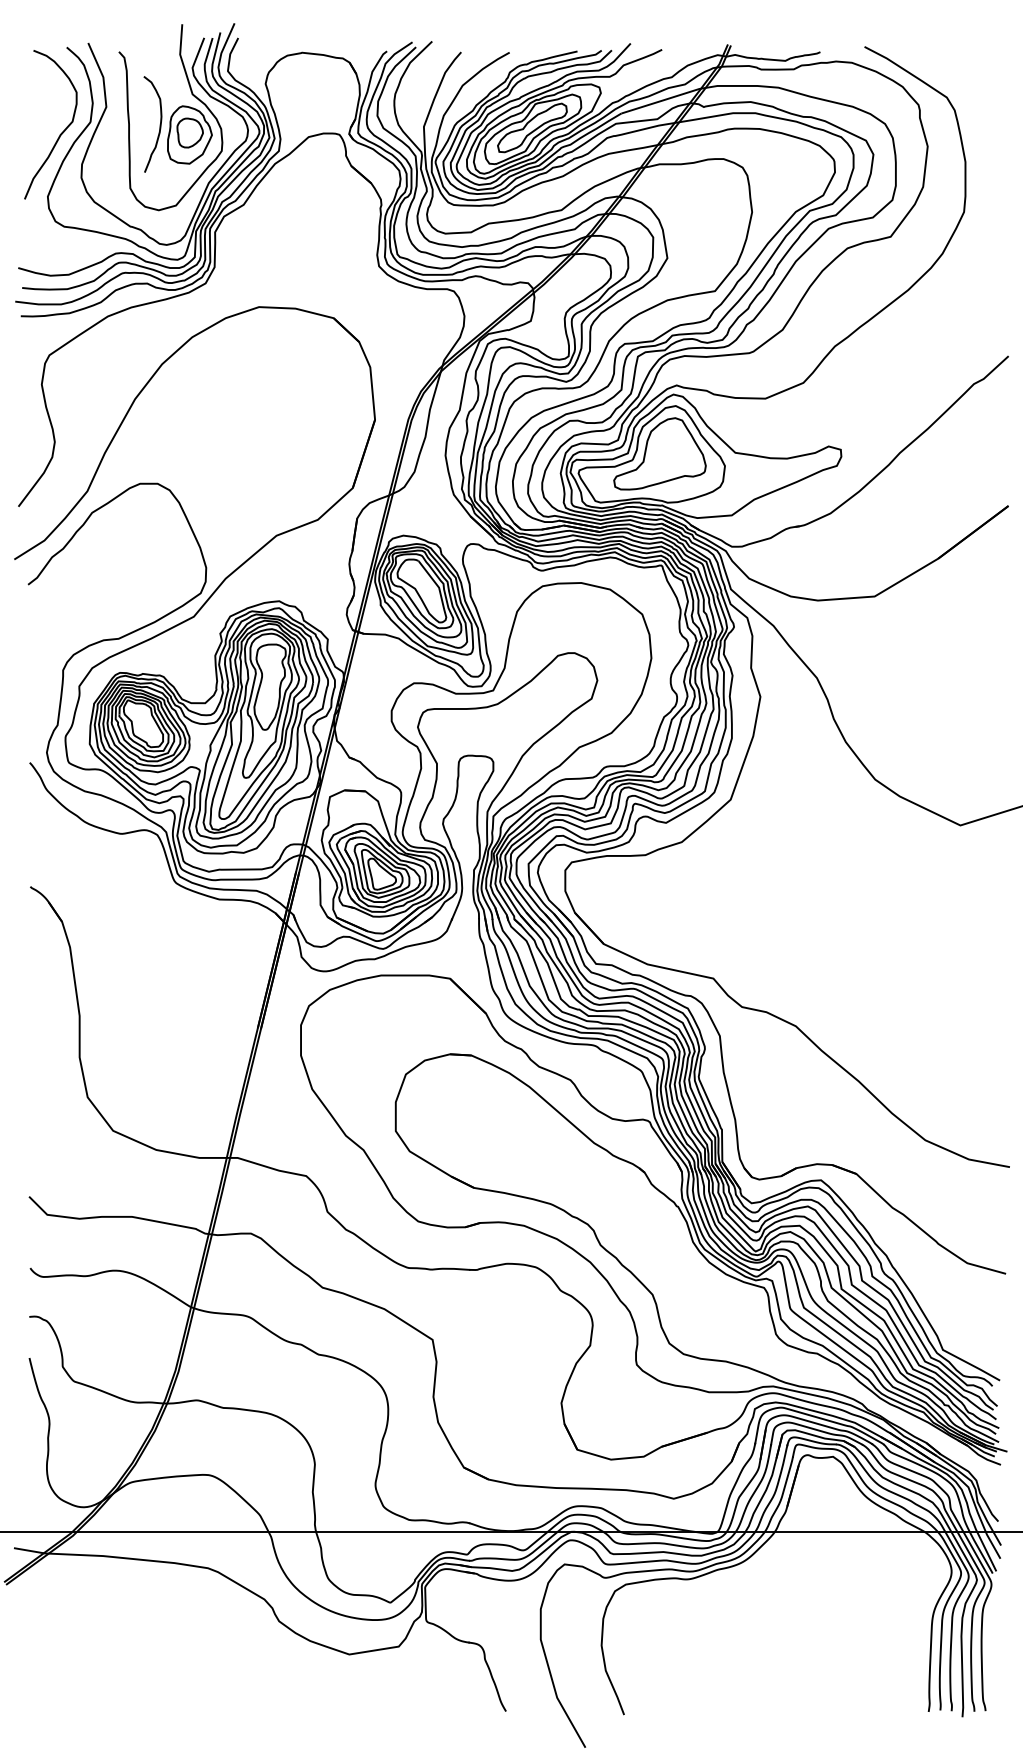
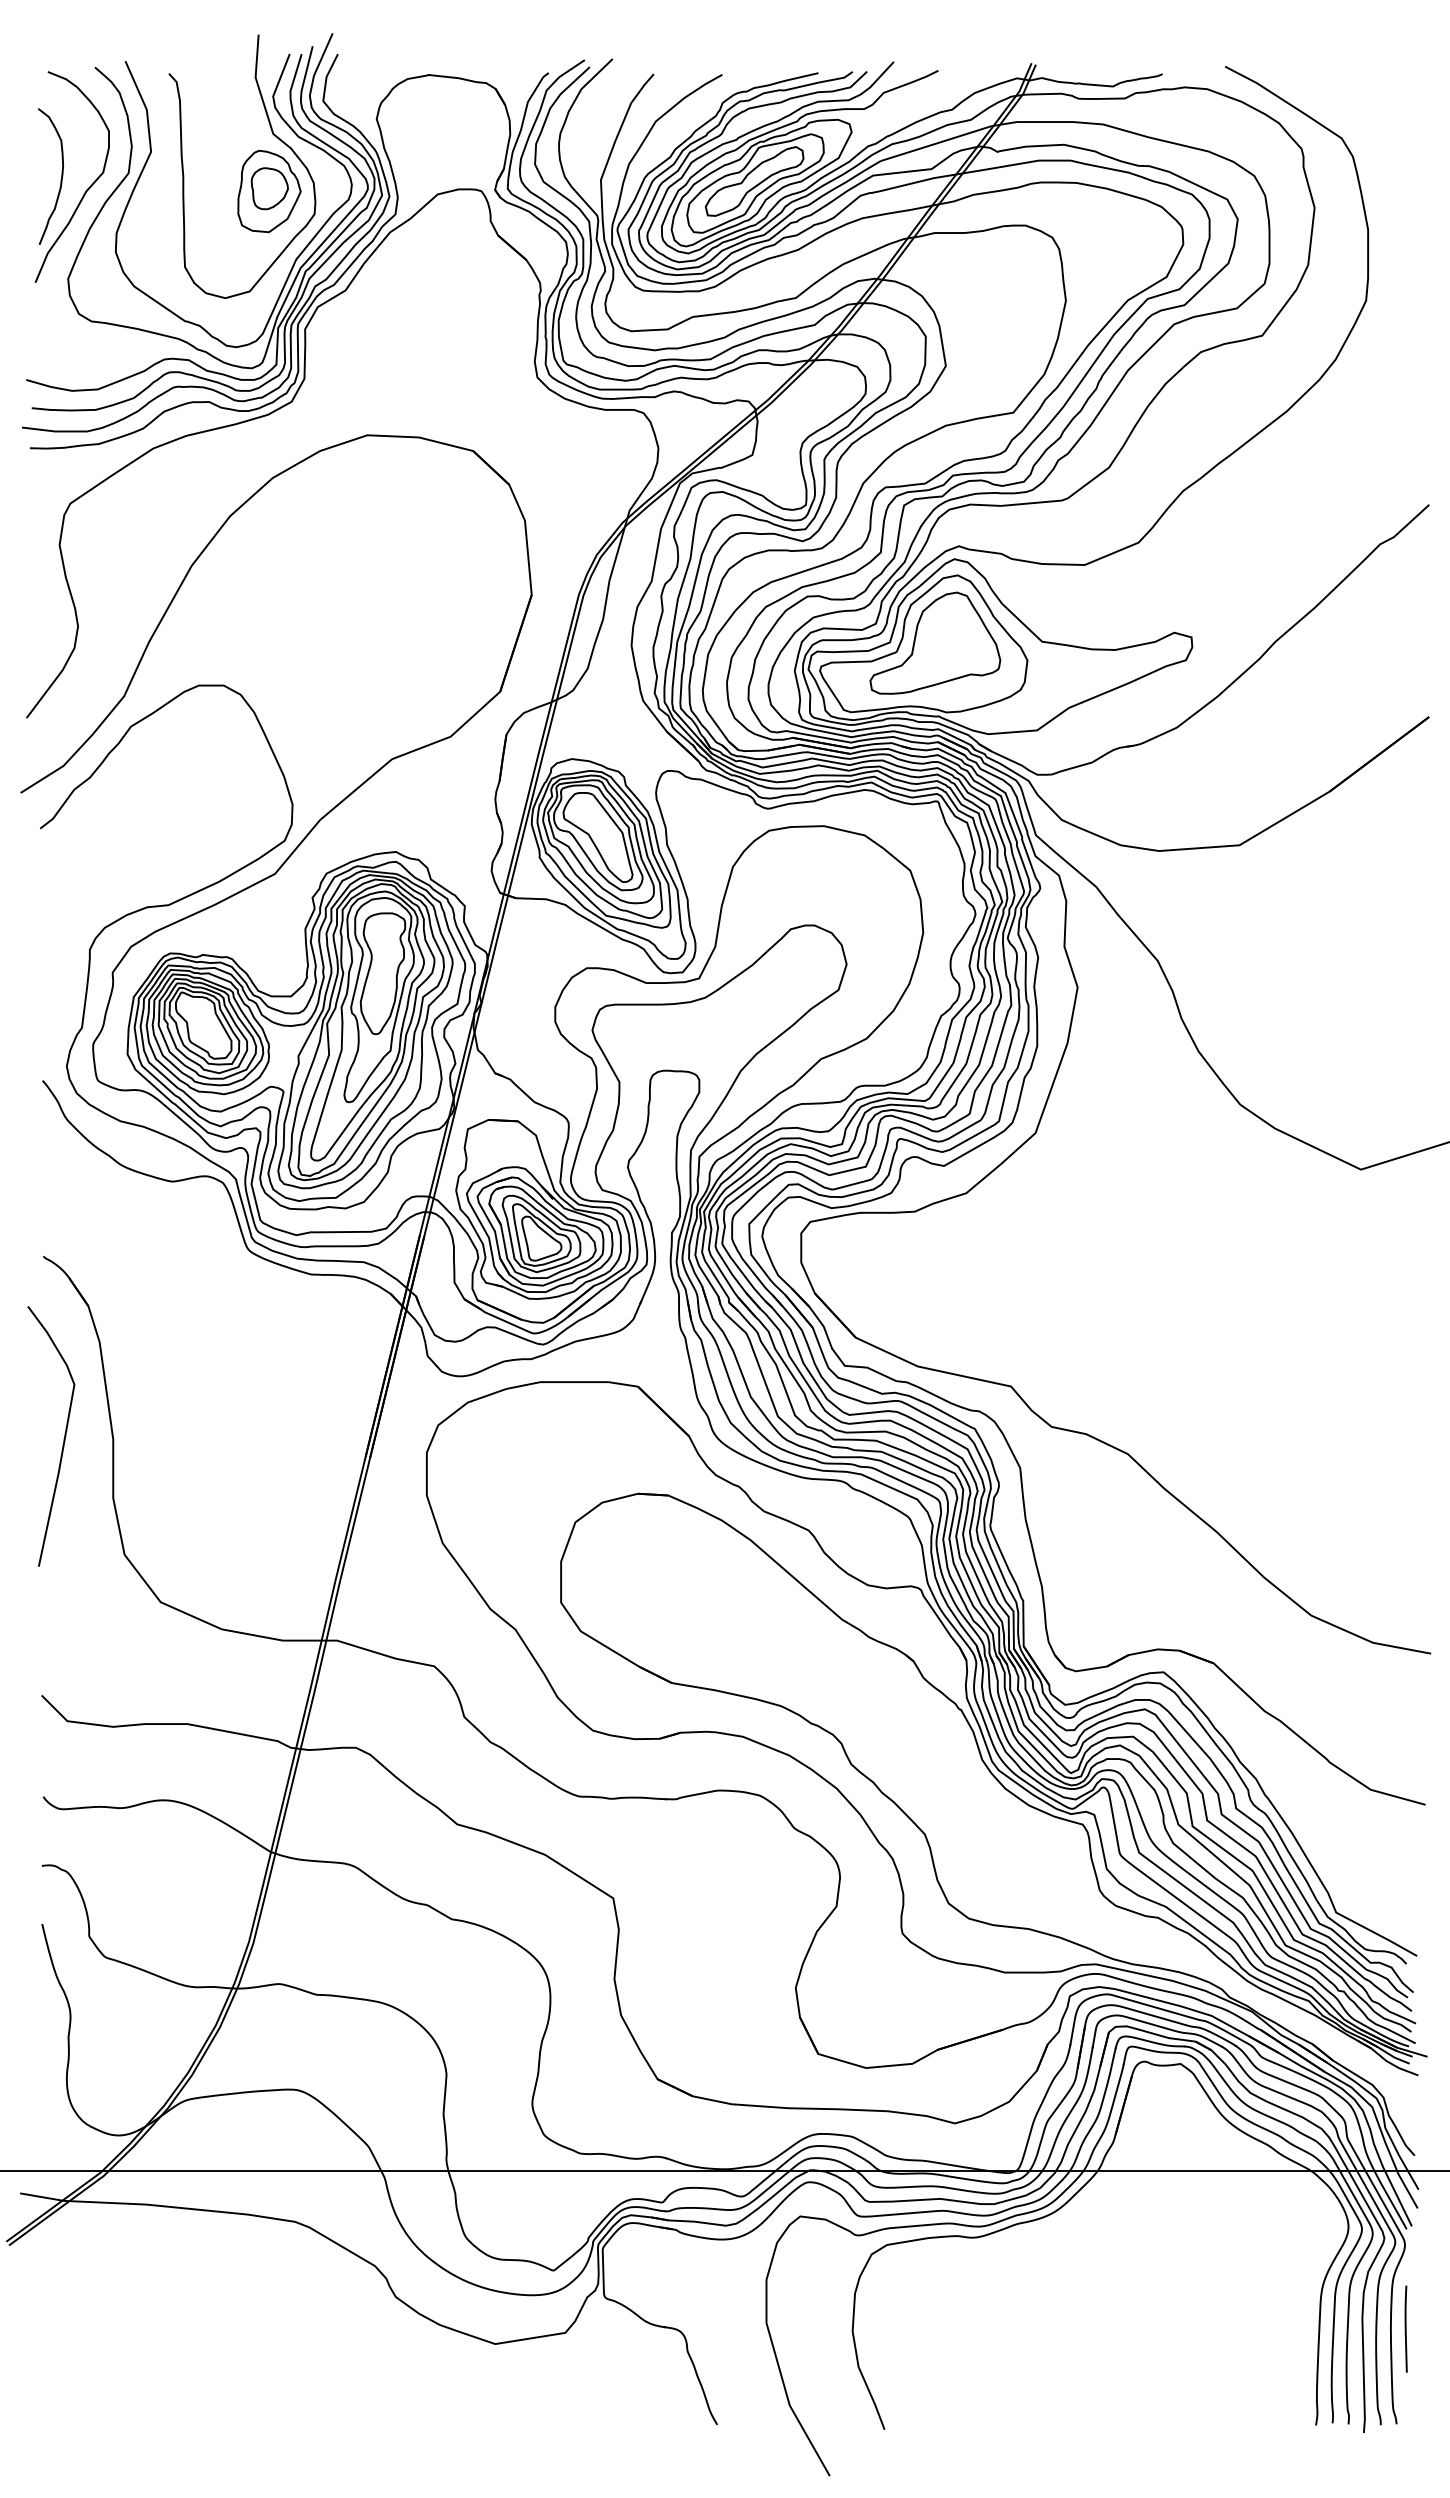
curve: (159, 126) -> (60, 179), moved
curve: (44, 1015) -> (63, 1439), added
line: (991, 1643) -> (1405, 2328), added

